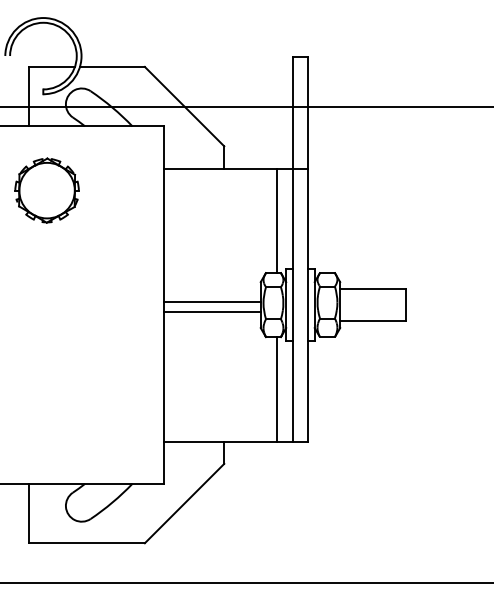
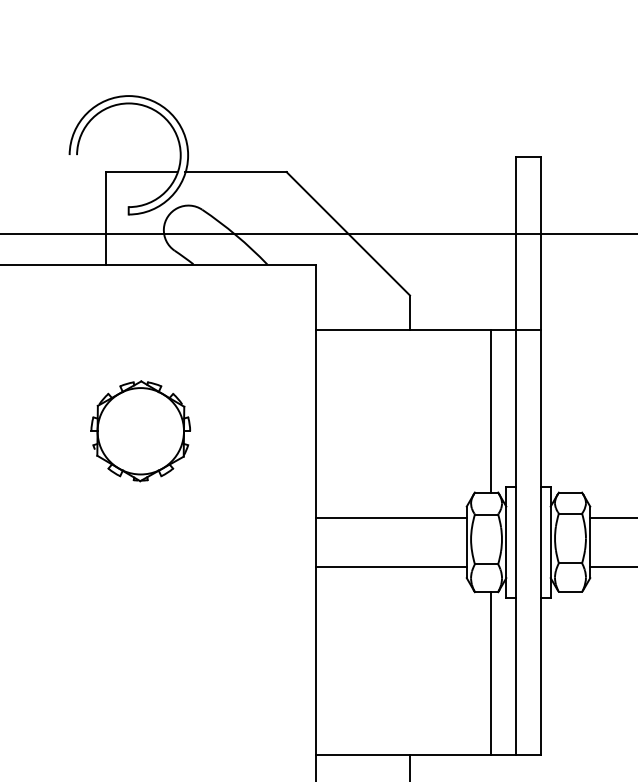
part: (46, 190) -> (139, 431), moved
line: (211, 301) -> (390, 566), moved
line: (211, 312) -> (390, 518), moved

